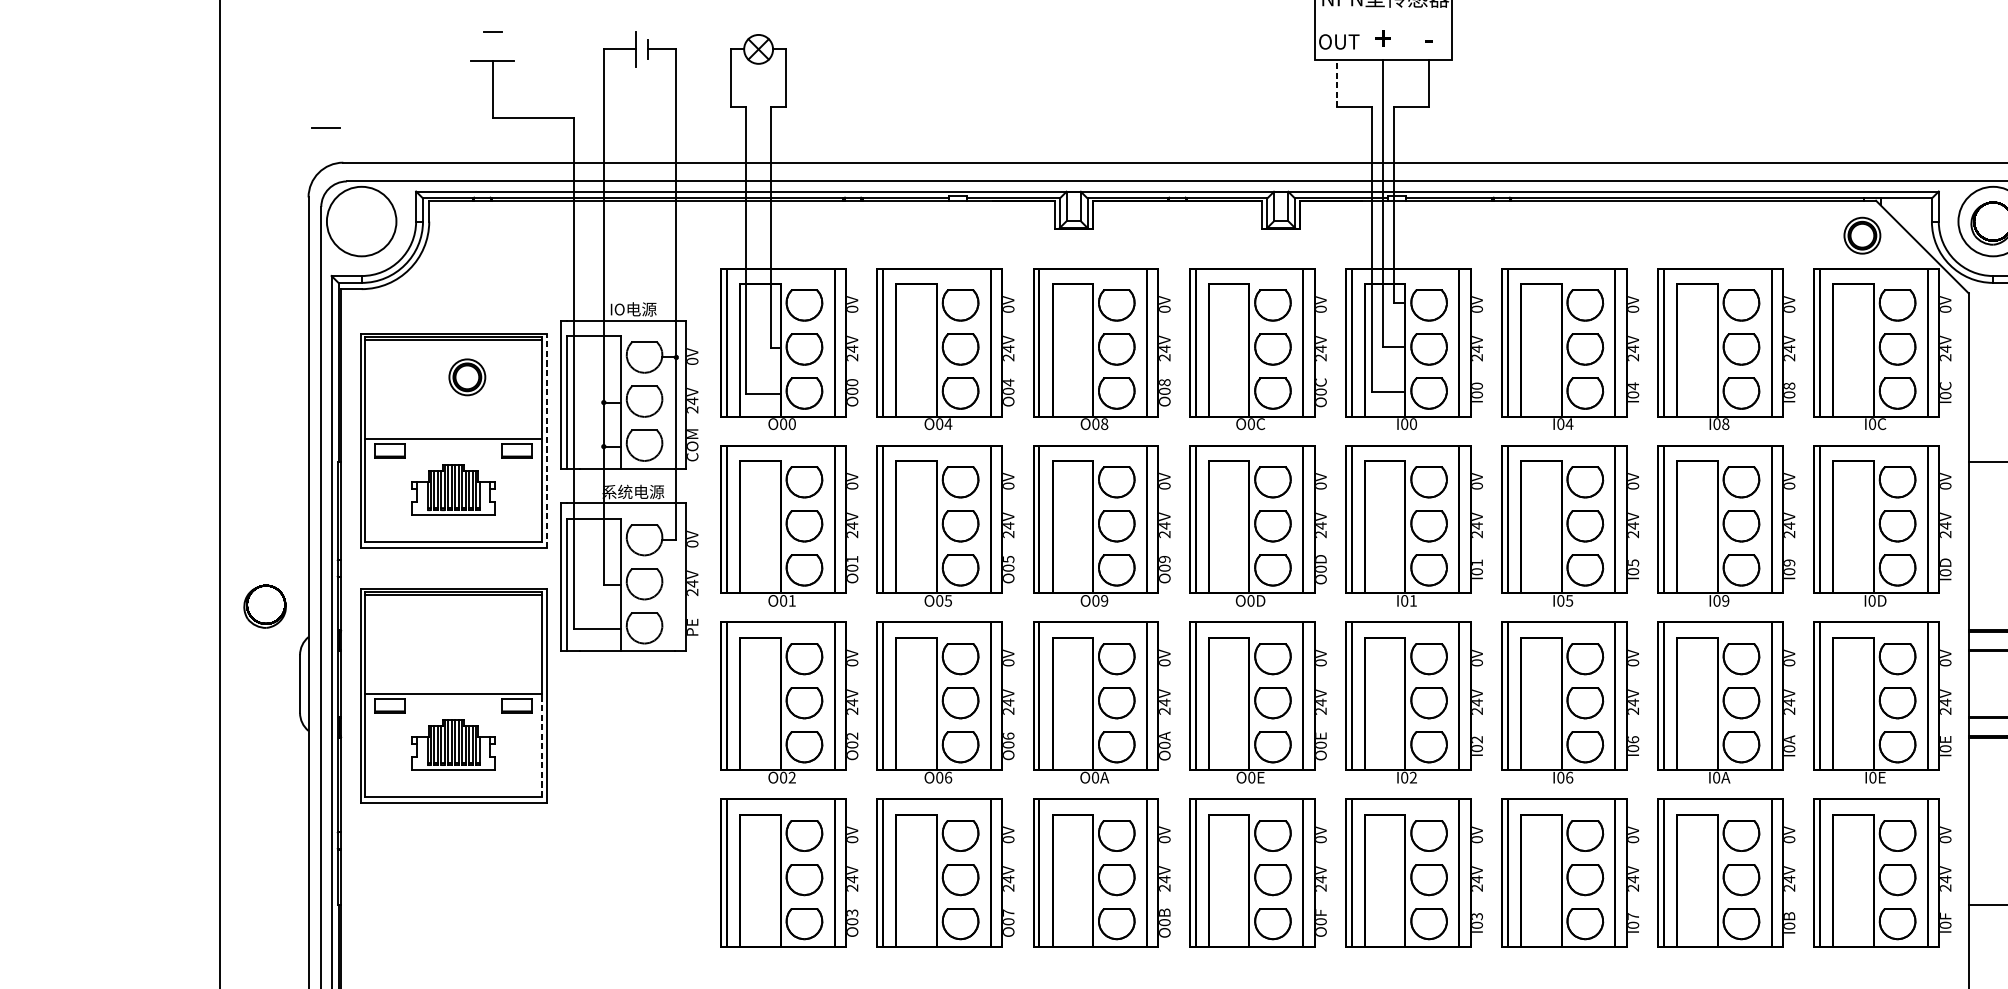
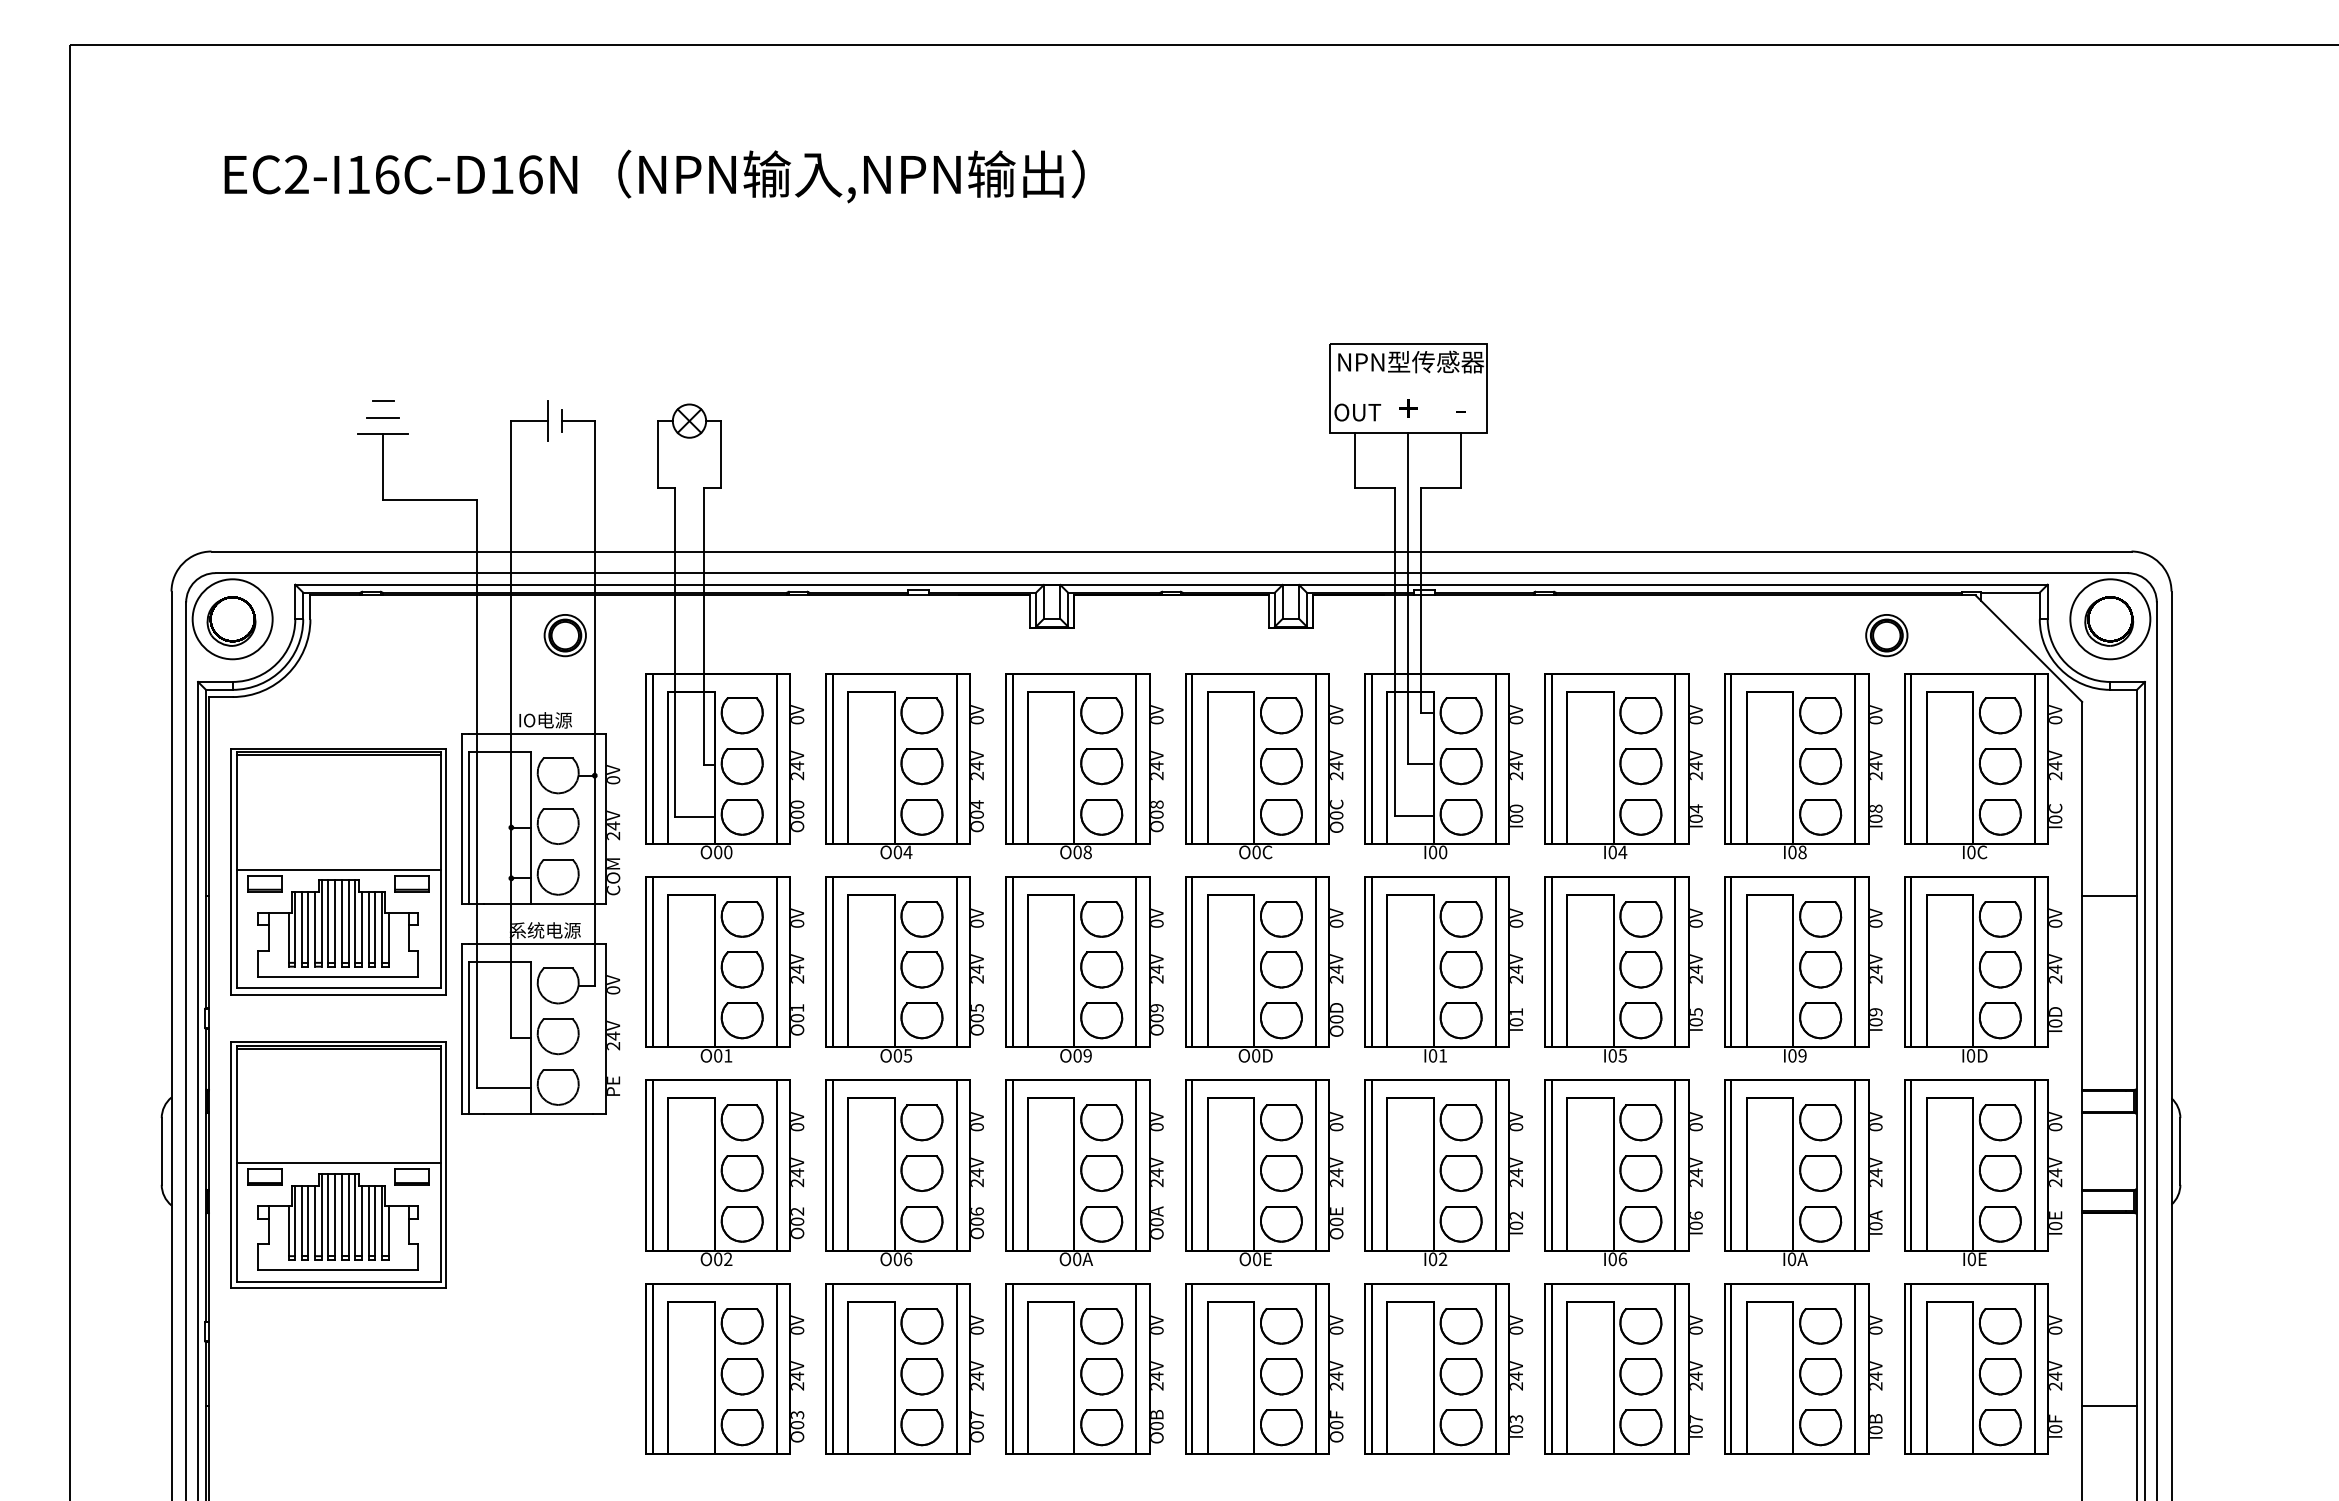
line: (1337, 82) -> (1355, 459), dashed -> solid
line: (325, 127) -> (382, 417), moved
part: (1862, 235) -> (1886, 635), moved
part: (466, 377) -> (564, 635), moved
line: (546, 440) -> (445, 871), dashed -> solid
part: (452, 490) -> (337, 928), size x1.67
part: (265, 606) -> (231, 621), moved
part: (452, 744) -> (337, 1221), size x1.67
line: (542, 745) -> (440, 1222), dashed -> solid

